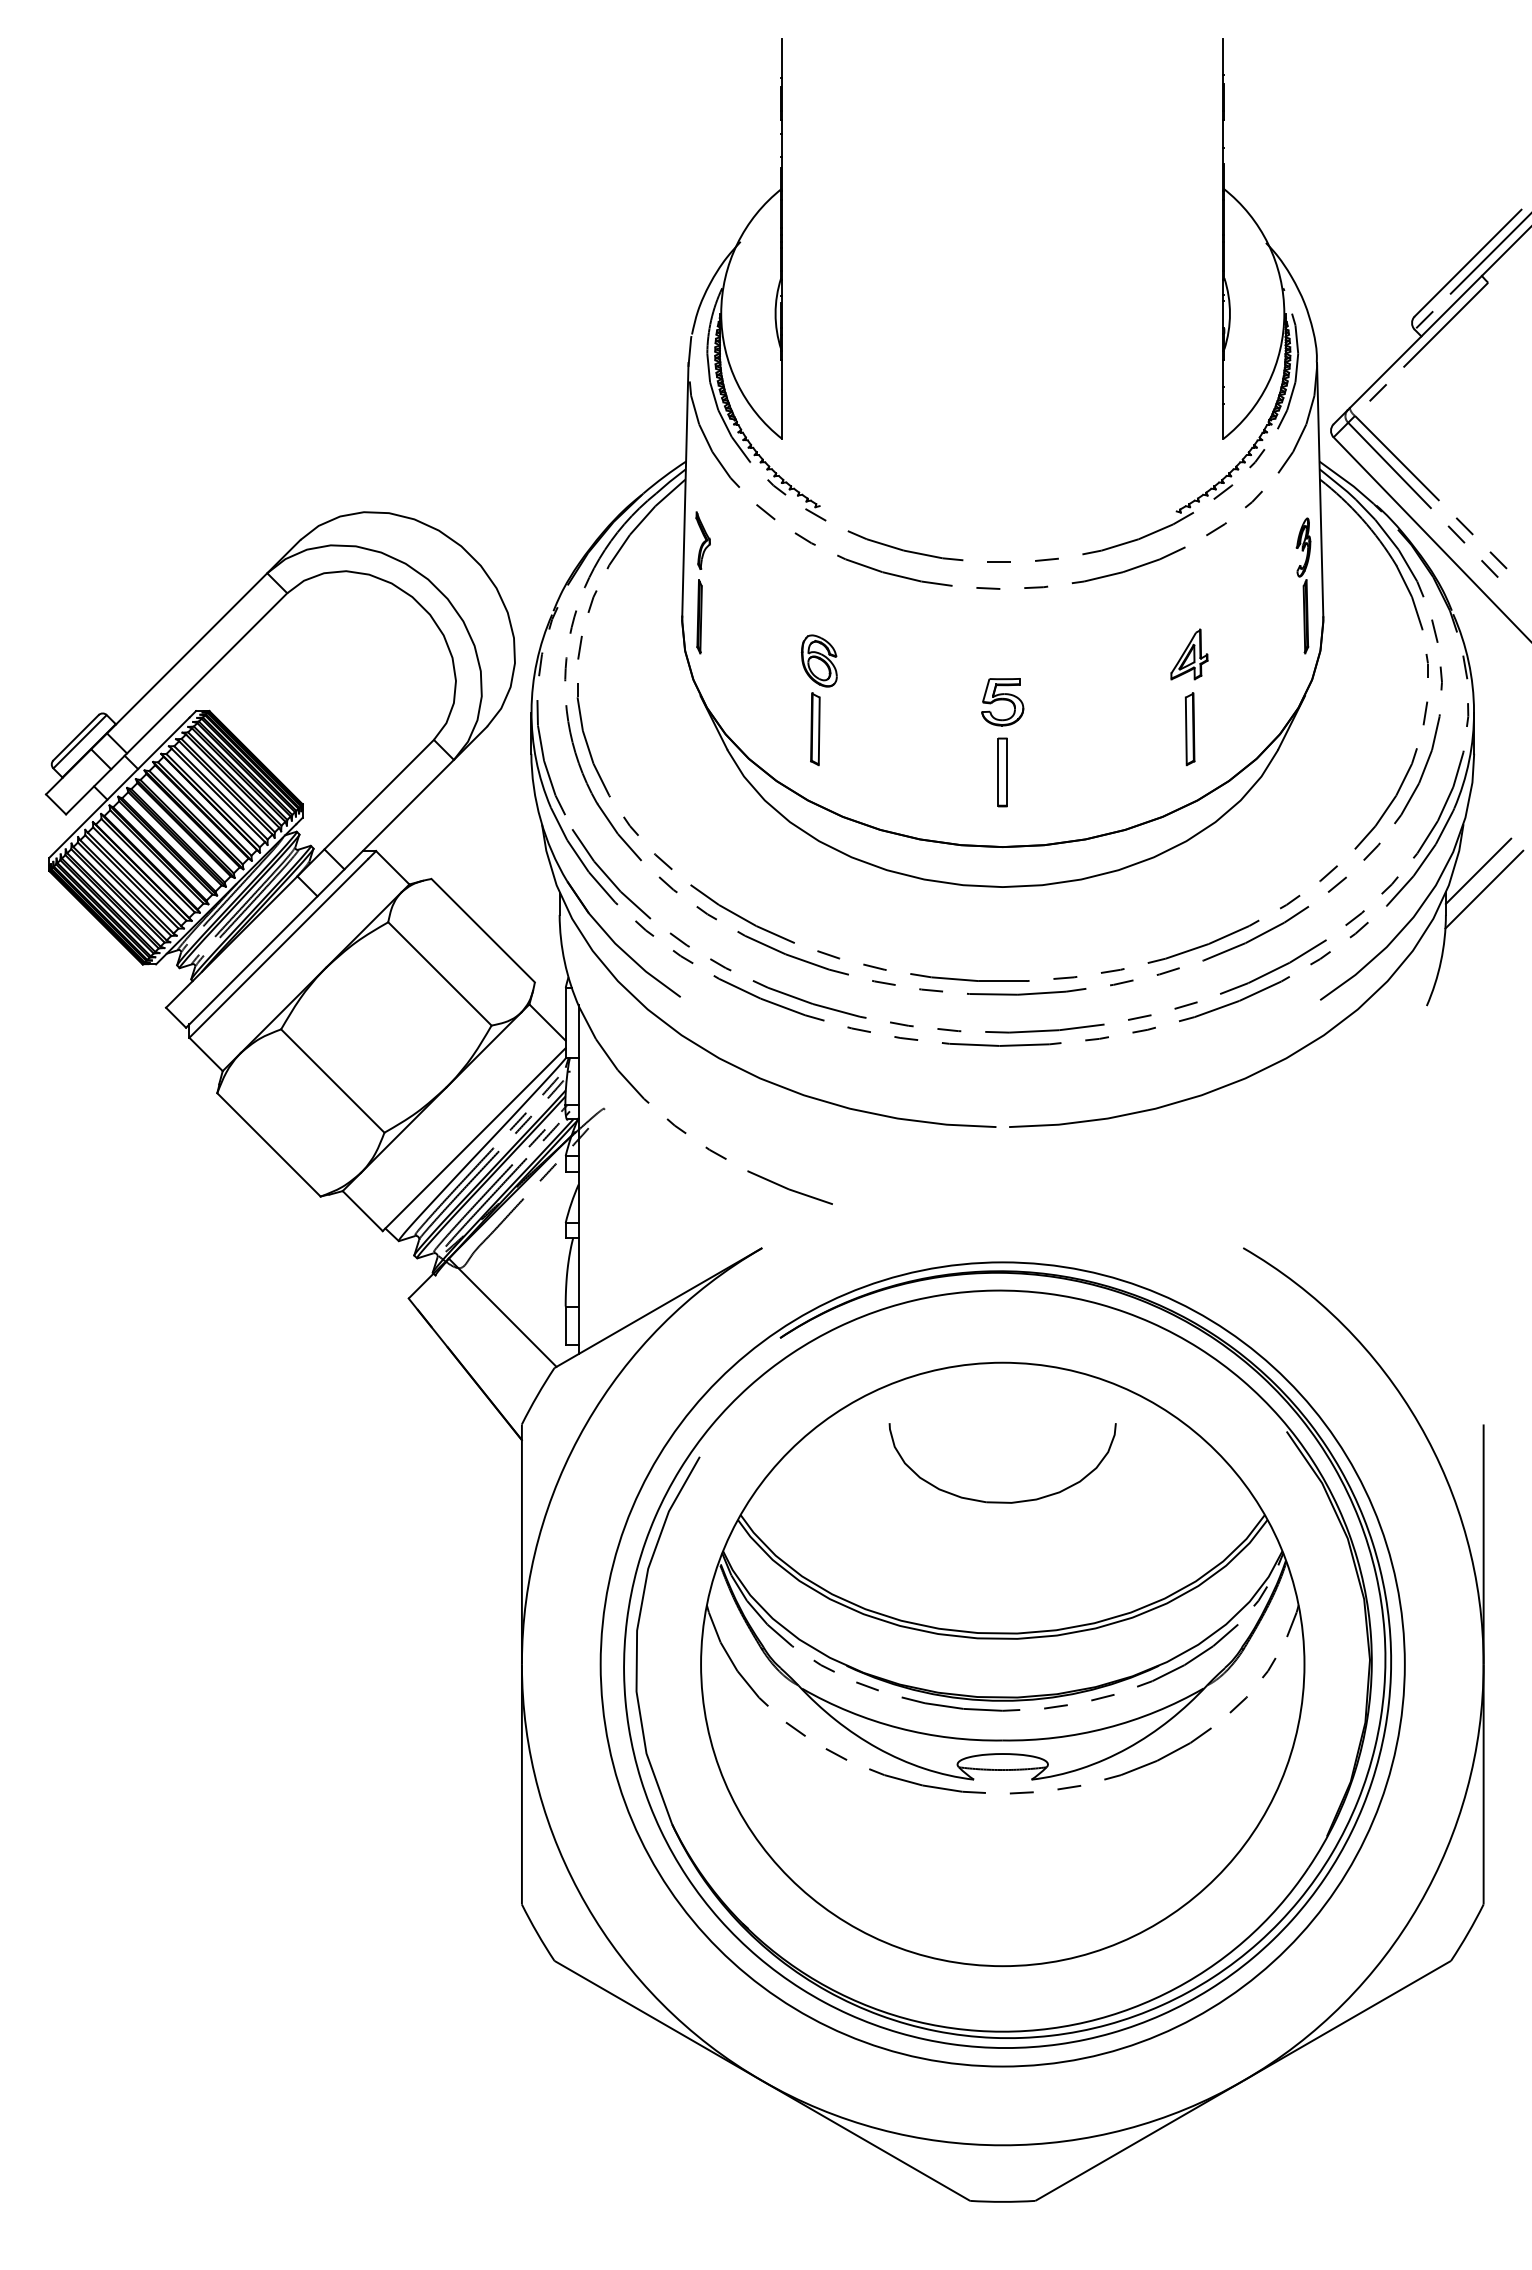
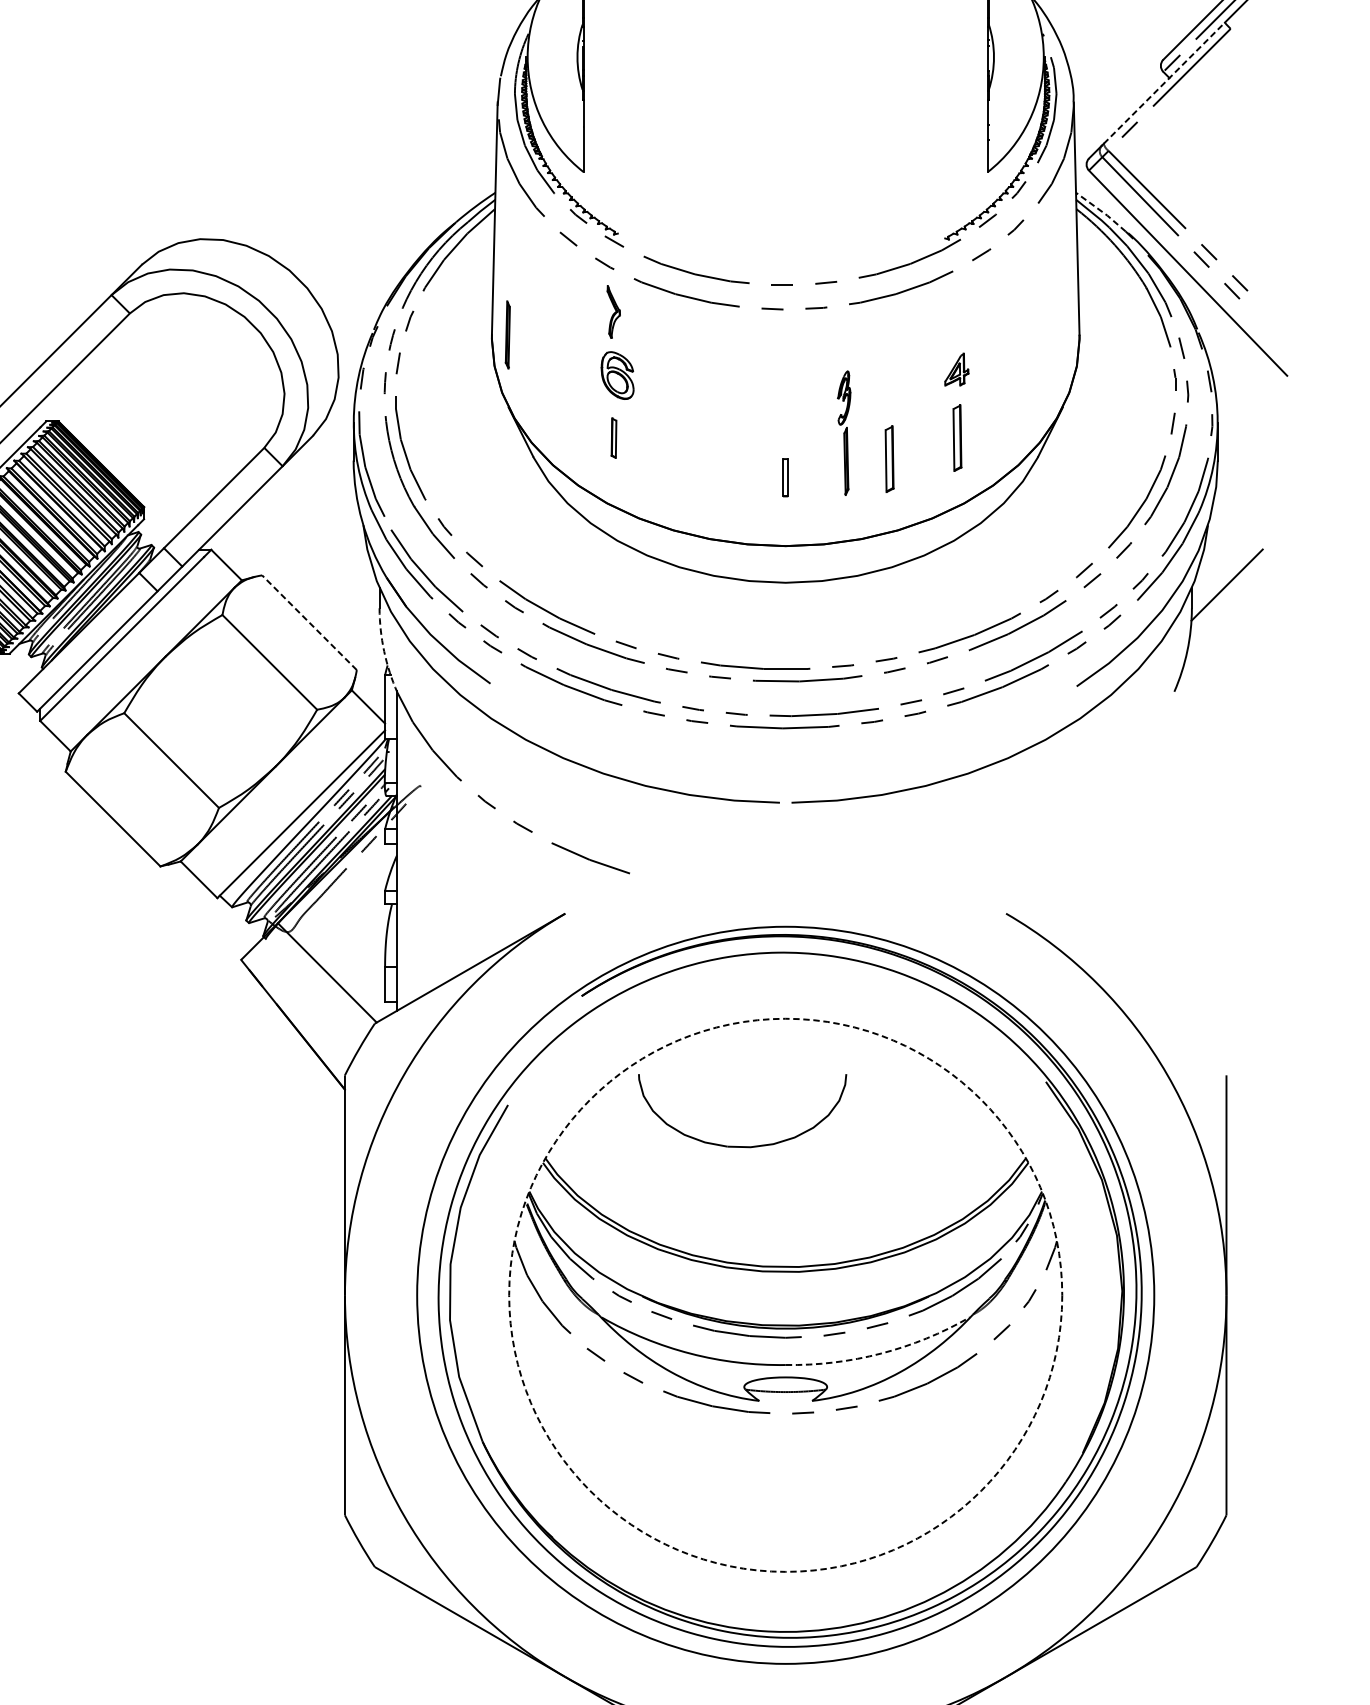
line: (1415, 342) -> (1164, 83), solid -> dashed
line: (1347, 481) -> (1101, 211), solid -> dashed
part: (702, 540) -> (613, 311), moved
part: (1303, 585) -> (844, 432), moved
part: (1189, 654) -> (956, 369), size x0.7
part: (1002, 702) -> (785, 413), removed
part: (815, 729) -> (614, 438), size x0.6
part: (1115, 752) -> (889, 459), added
part: (1002, 772) -> (785, 477), size x0.6
line: (1478, 870) -> (1221, 567), removed
line: (482, 930) -> (308, 622), solid -> dashed
arc: (564, 961) -> (384, 650), solid -> dashed
part: (1002, 1501) -> (742, 1145), moved
circle: (1002, 1664) -> (785, 1295), solid -> dashed
arc: (1106, 1728) -> (880, 1354), solid -> dashed

